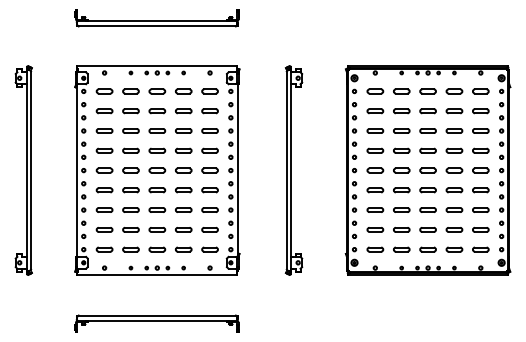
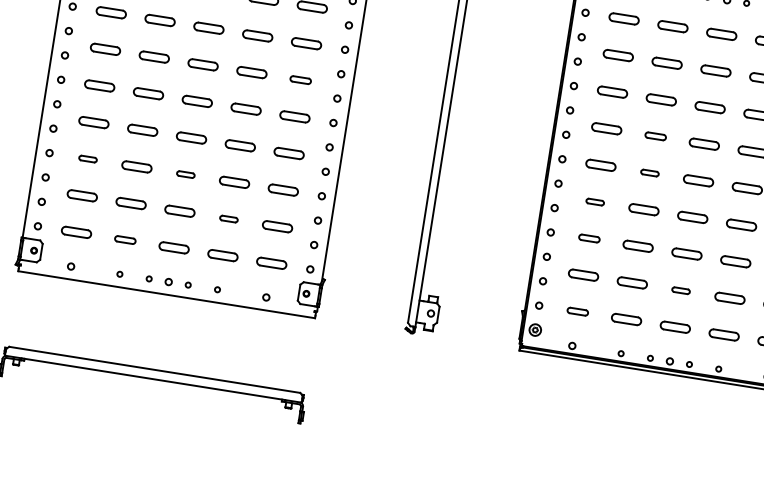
part: (209, 150) -> (299, 79), size x0.7
part: (401, 150) -> (655, 135), size x0.7
part: (401, 170) -> (649, 172), size x0.6
part: (375, 190) -> (595, 202), size x0.6
part: (104, 209) -> (88, 158), size x0.6
part: (157, 209) -> (186, 173), size x0.6
part: (375, 209) -> (589, 237), size x0.7
part: (183, 229) -> (228, 218), size x0.6
part: (427, 229) -> (680, 289), size x0.6
part: (130, 249) -> (124, 239), size x0.7
part: (375, 249) -> (578, 311), size x0.7

